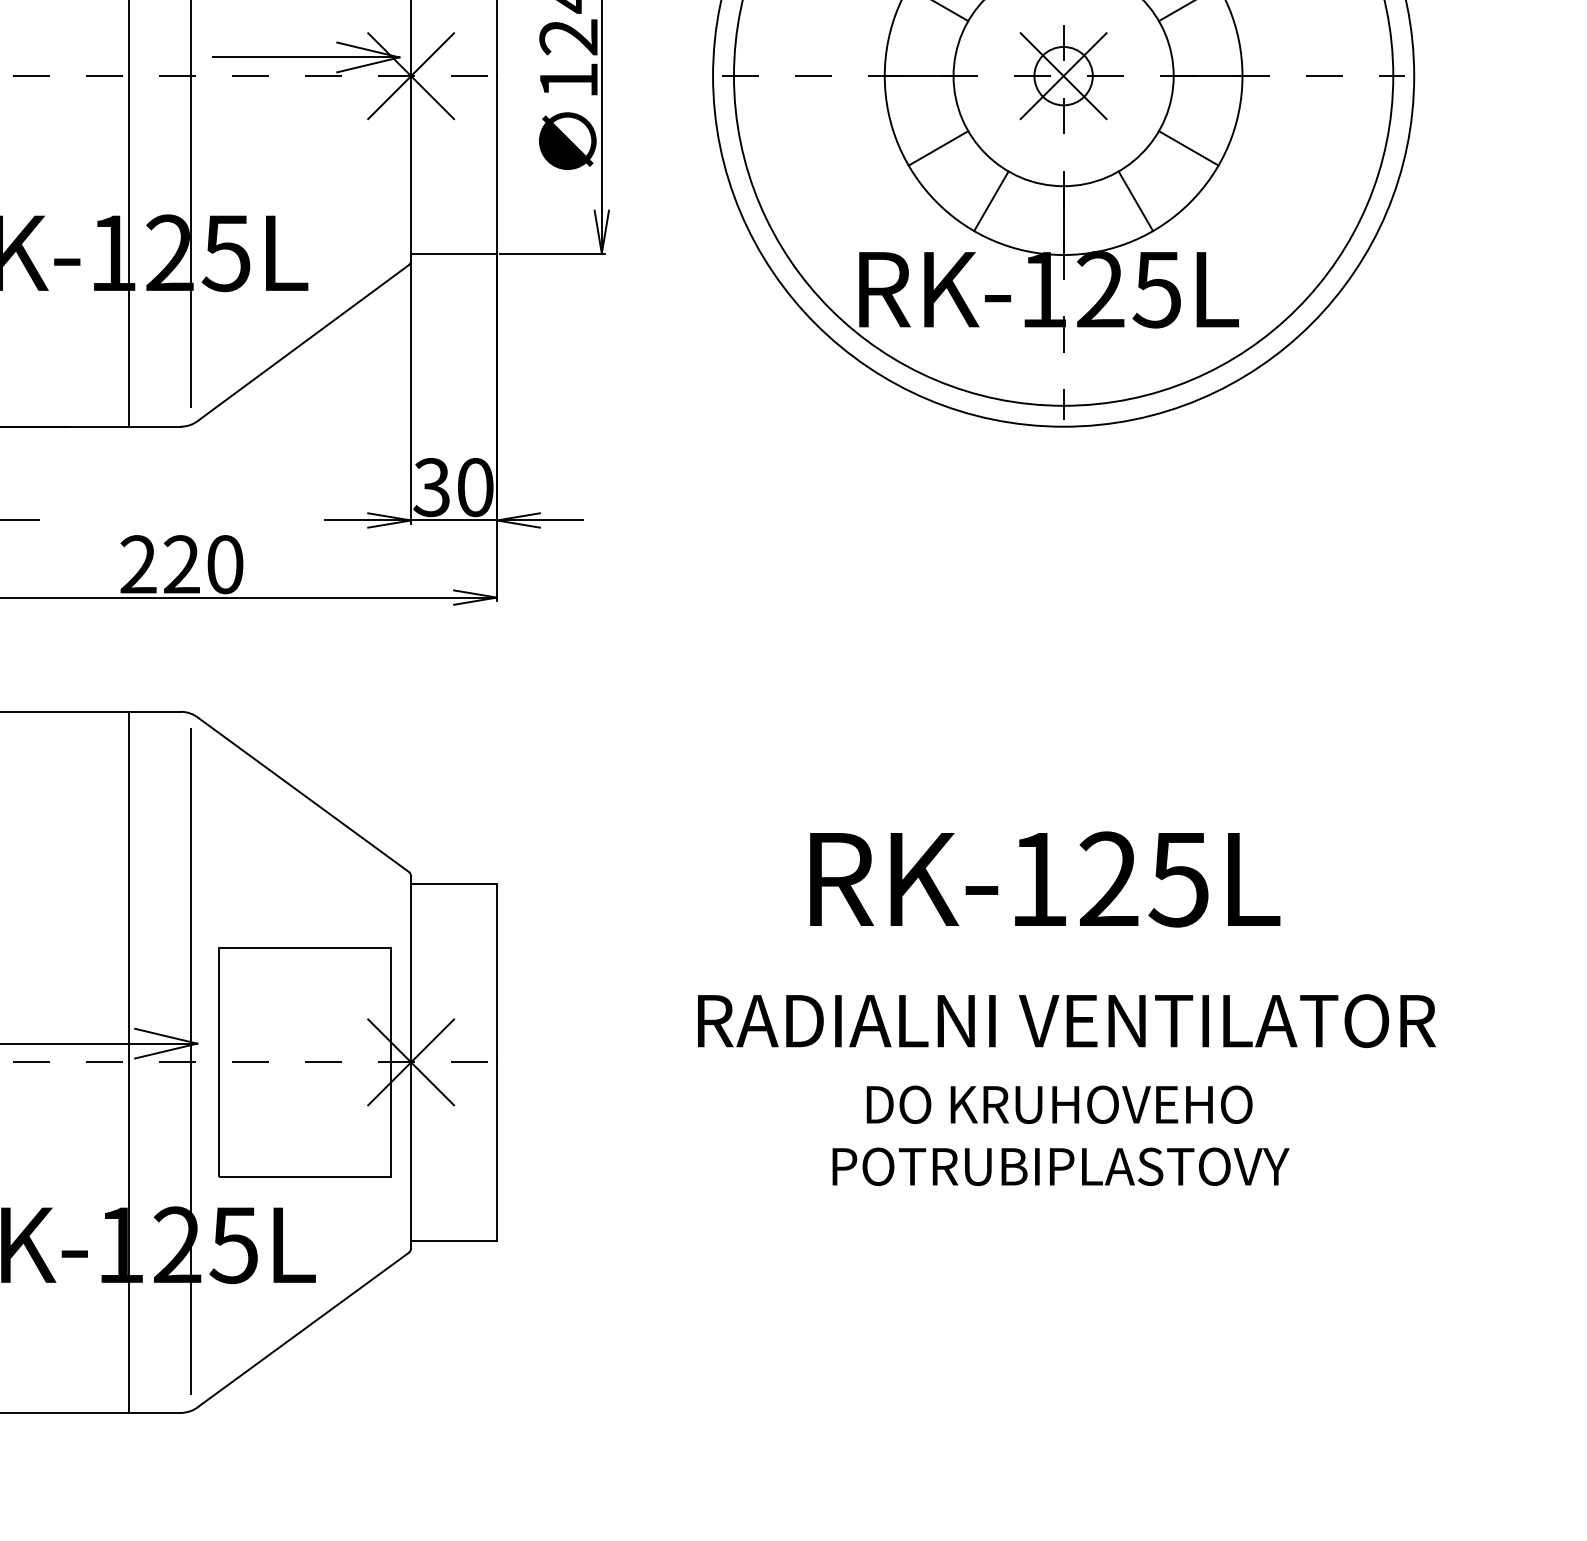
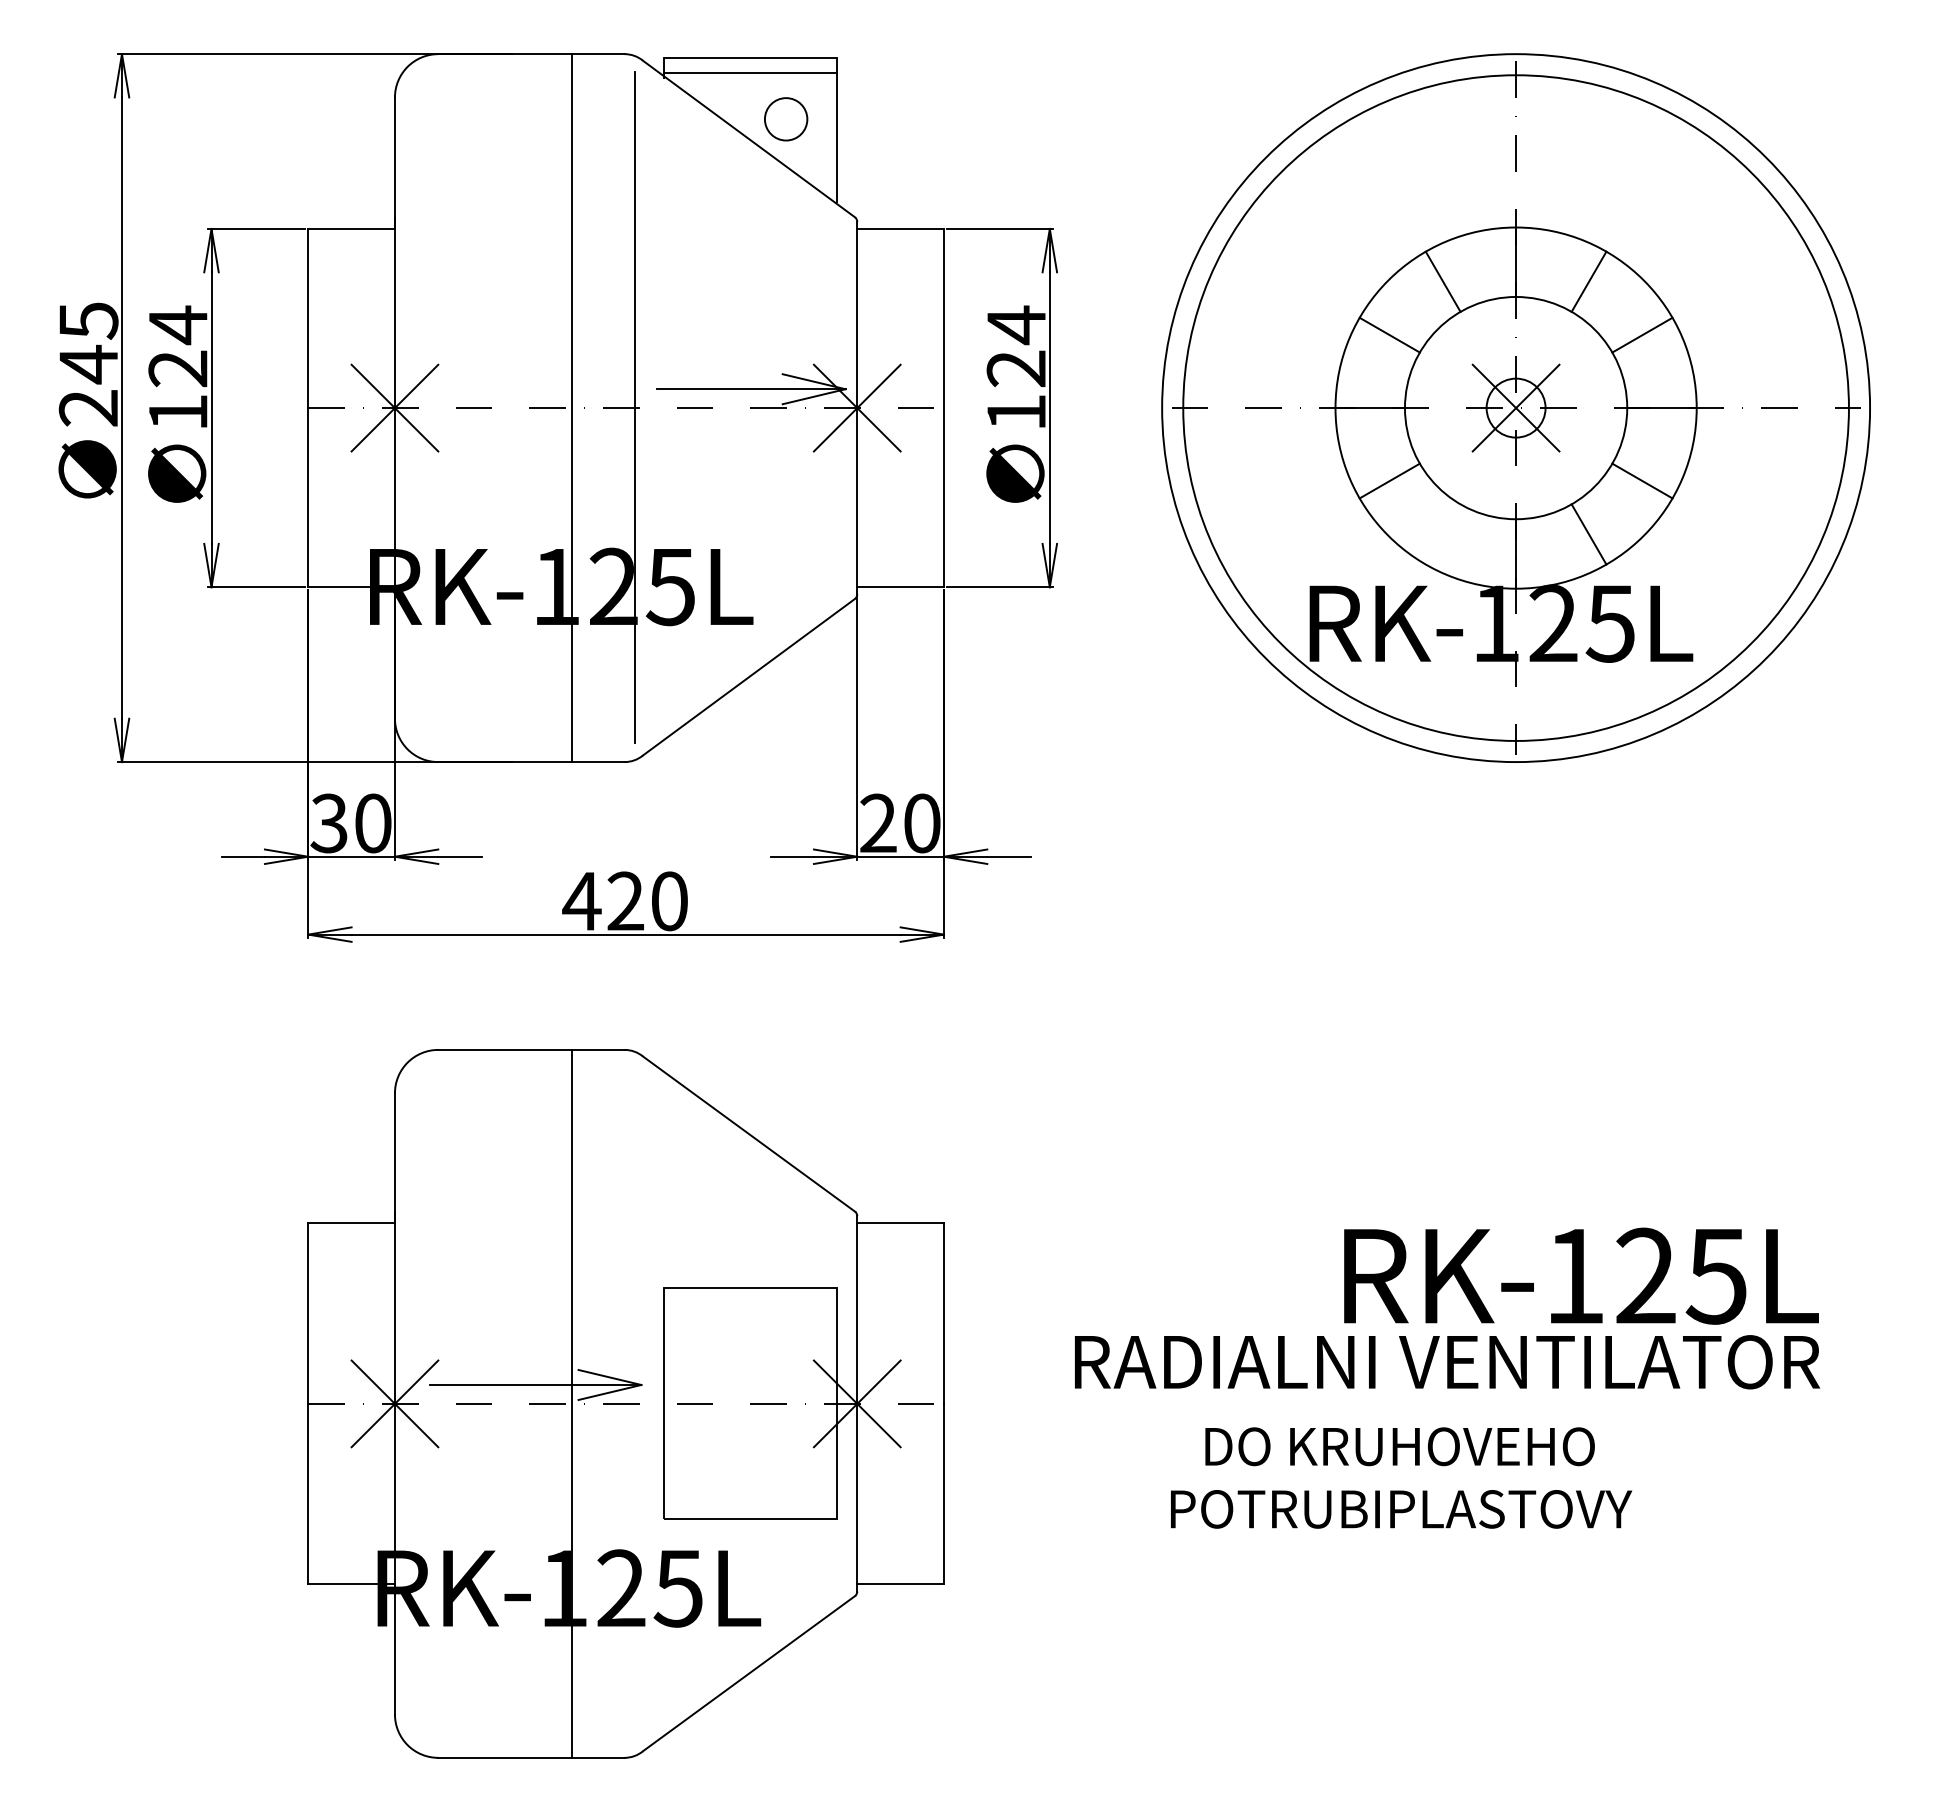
line: (990, 201) -> (1442, 534), removed
text: (431, 487) -> (877, 823), 30 -> 20
text: (137, 563) -> (581, 900), 220 -> 420
text: (1045, 878) -> (1581, 1275), moved
text: (1066, 1021) -> (1447, 1362), moved
line: (190, 1060) -> (634, 1402), removed
text: (1061, 1135) -> (1401, 1477), moved

